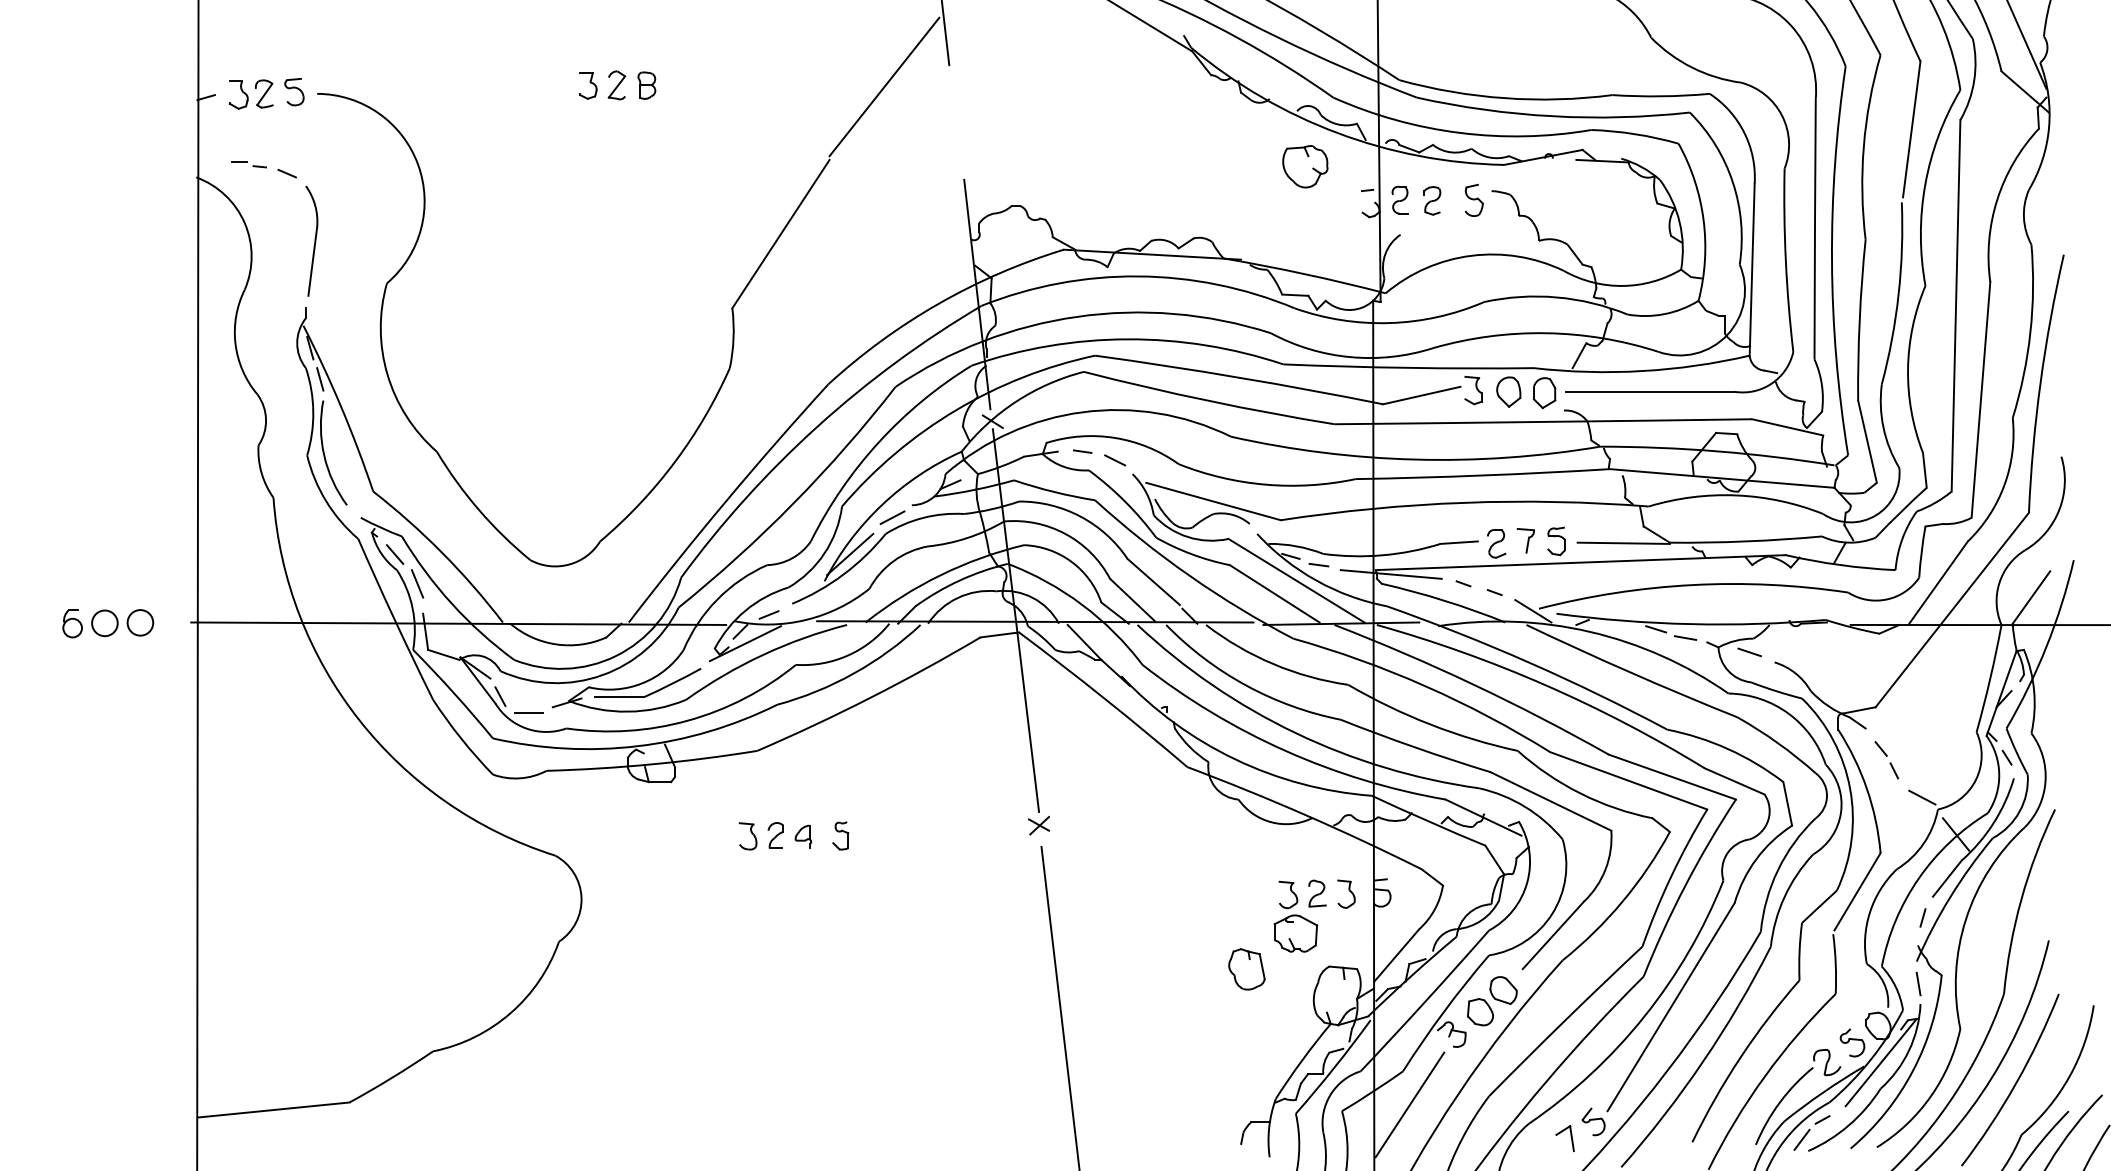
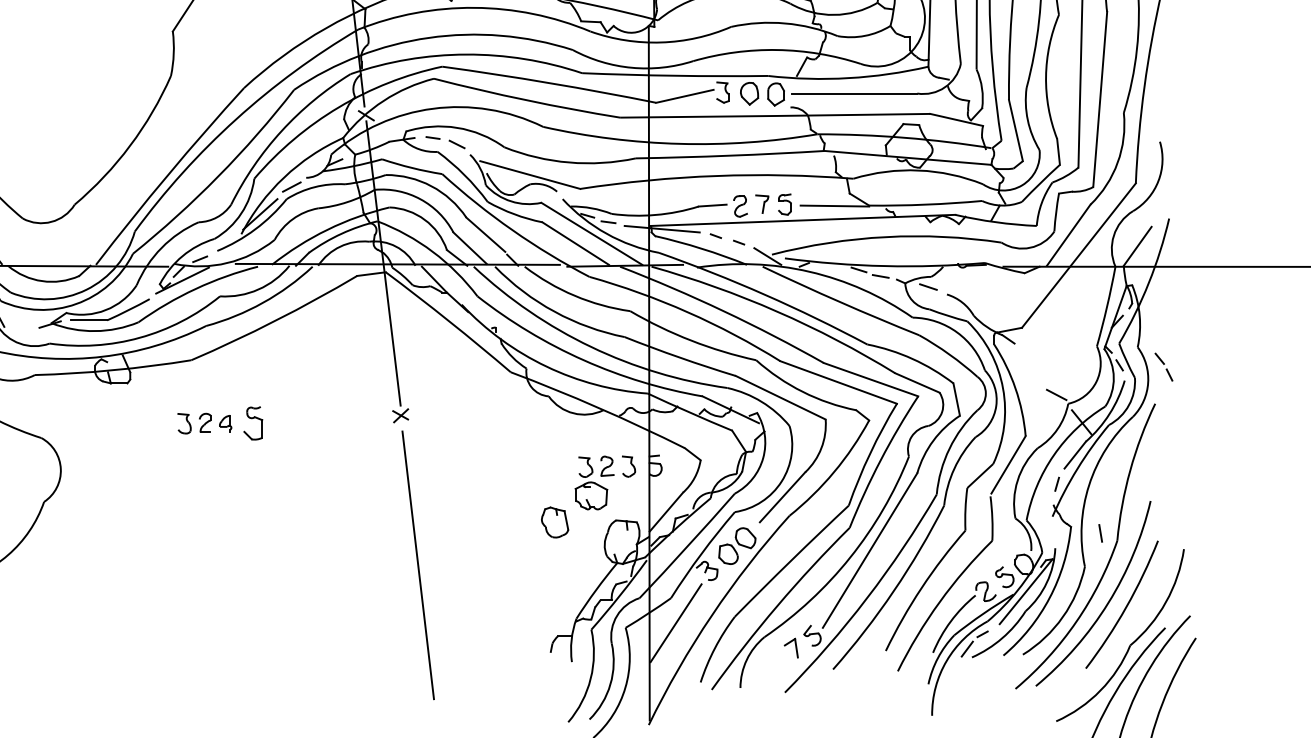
line: (528, 713) -> (21, 332), removed
part: (1886, 760) -> (1163, 367), moved
part: (840, 835) -> (253, 423), size x1.6
line: (1918, 983) -> (1100, 532), moved

